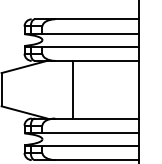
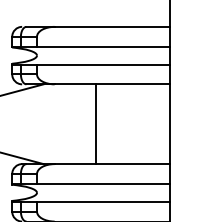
line: (73, 89) -> (96, 123), moved

